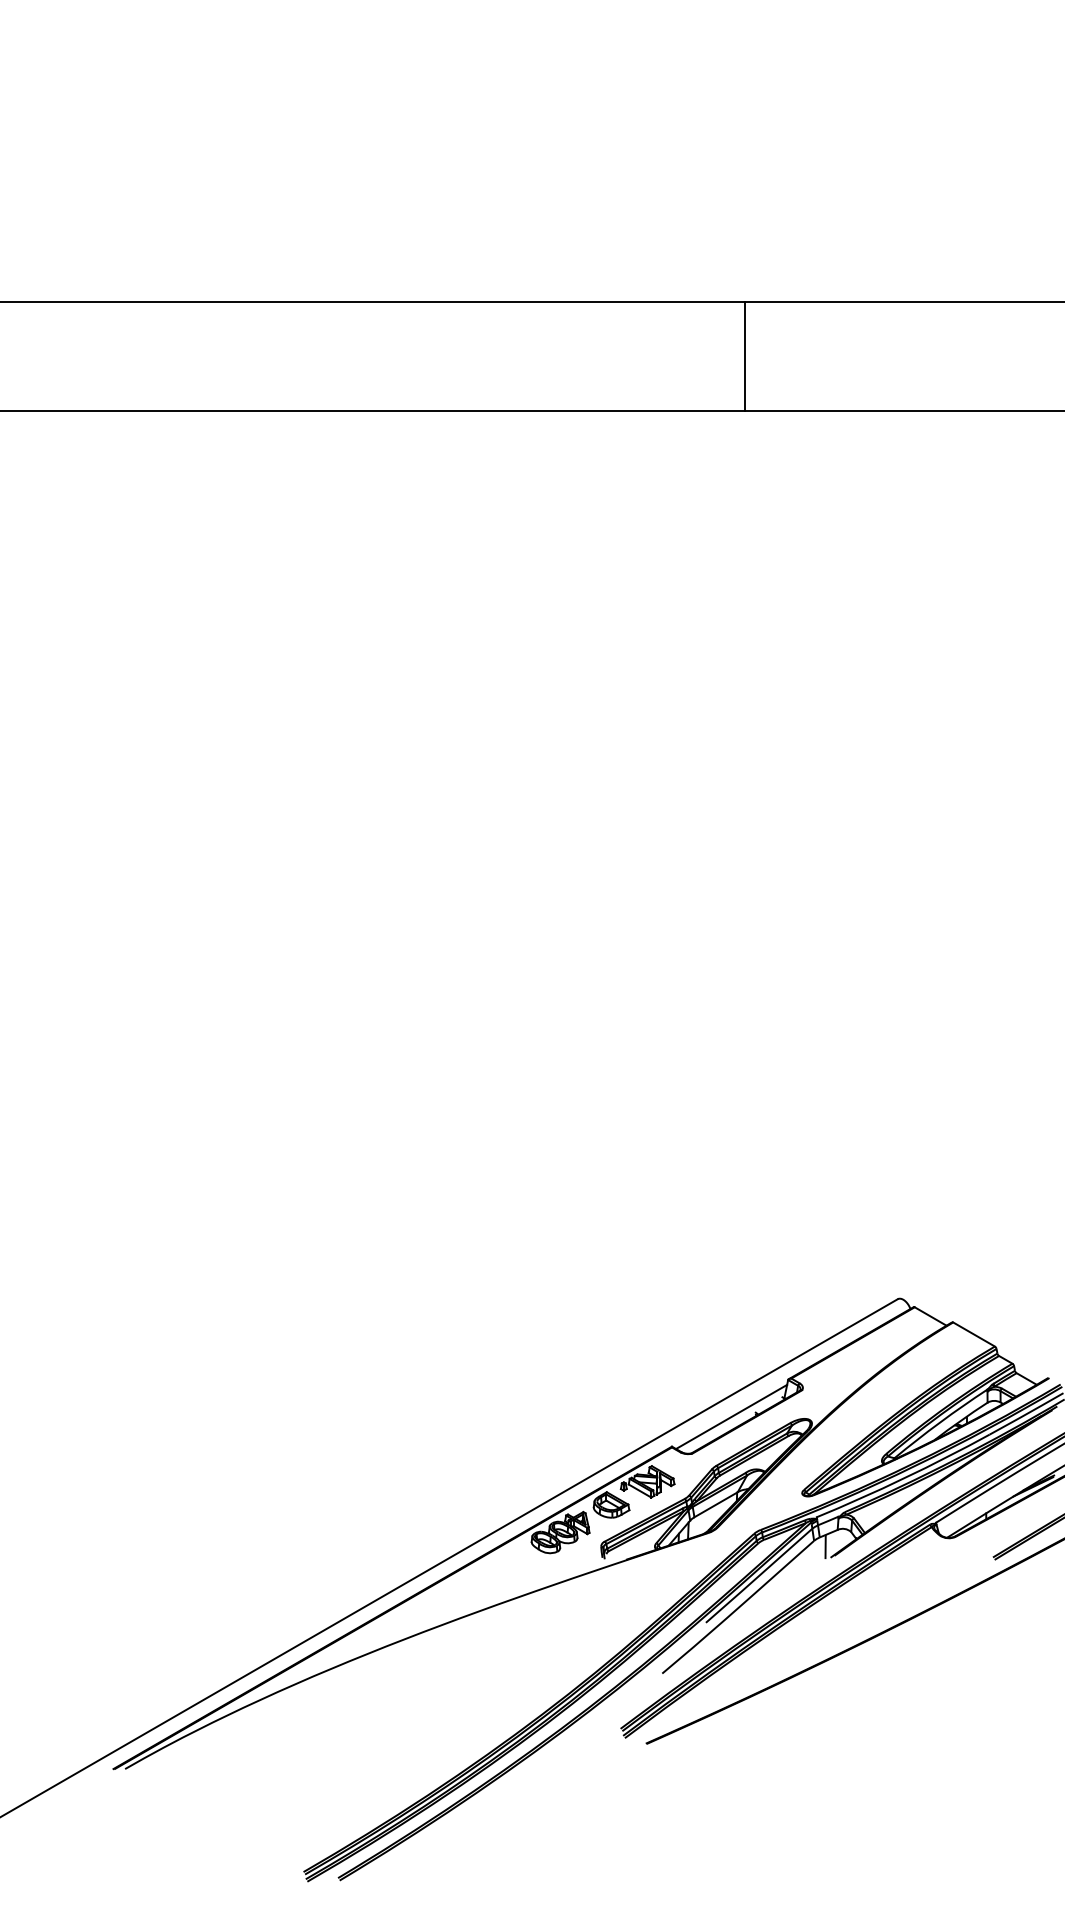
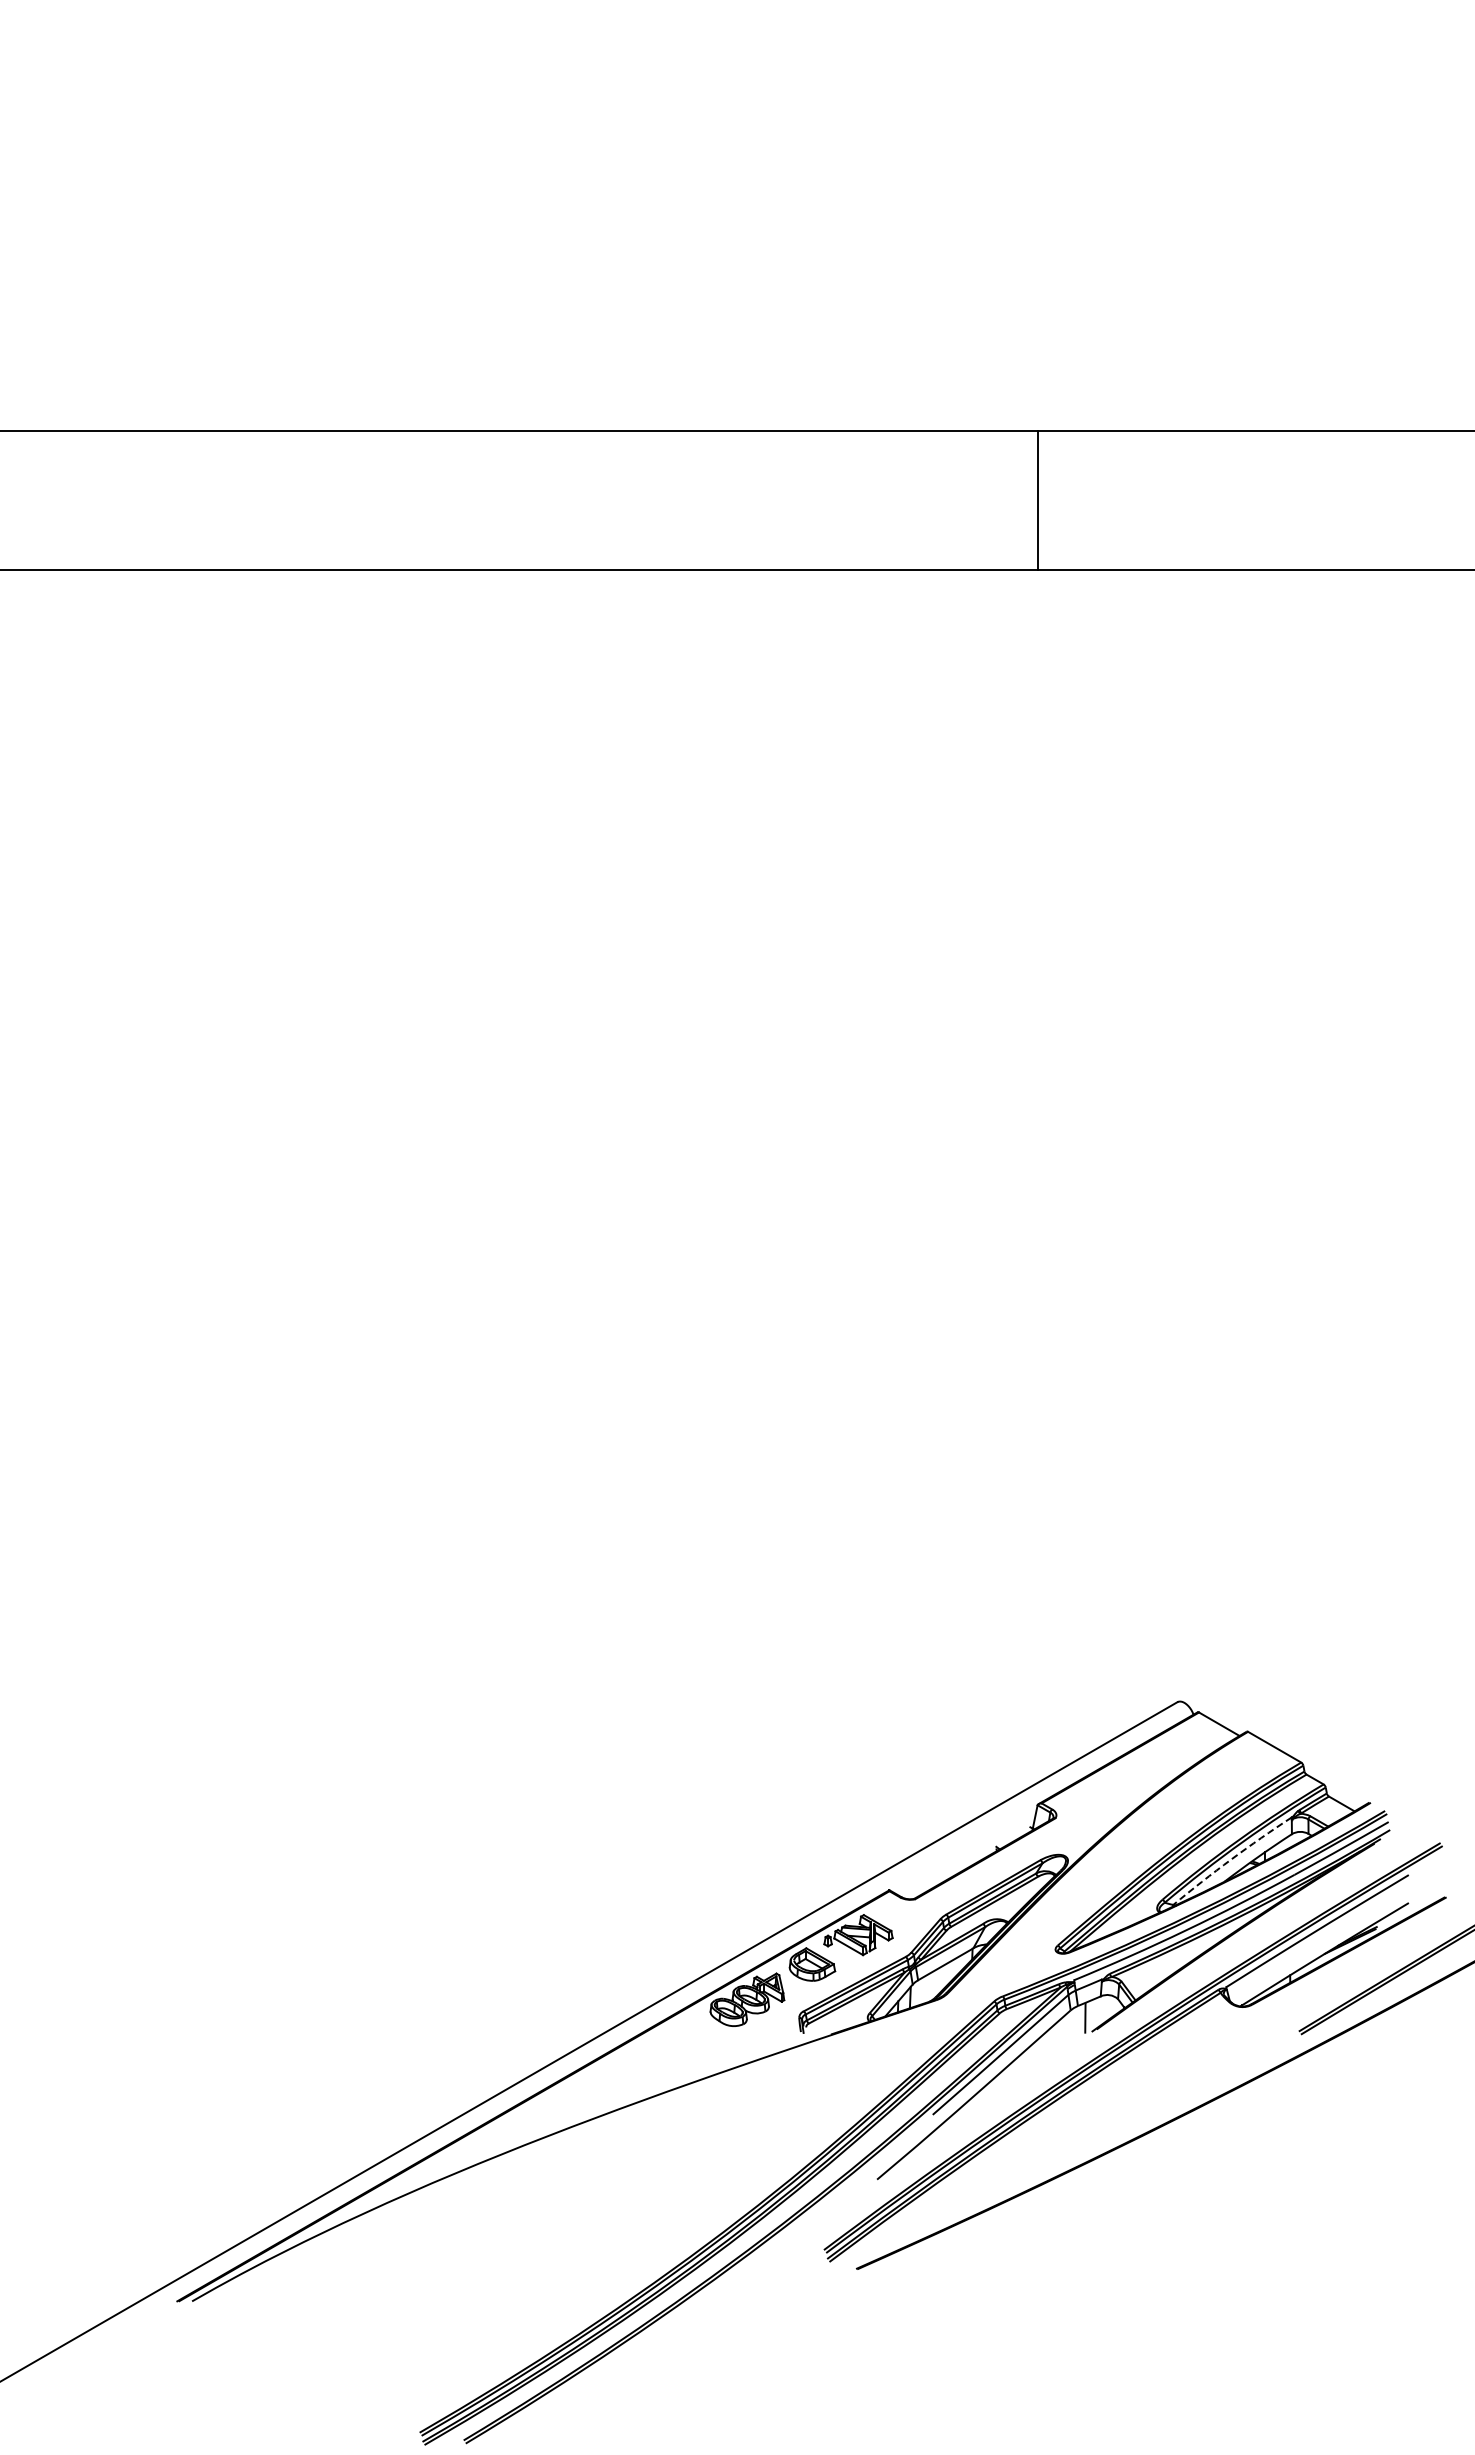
line: (744, 356) -> (1037, 500), moved
line: (731, 1417) -> (965, 1852), removed
arc: (940, 1422) -> (1231, 1859), solid -> dashed

